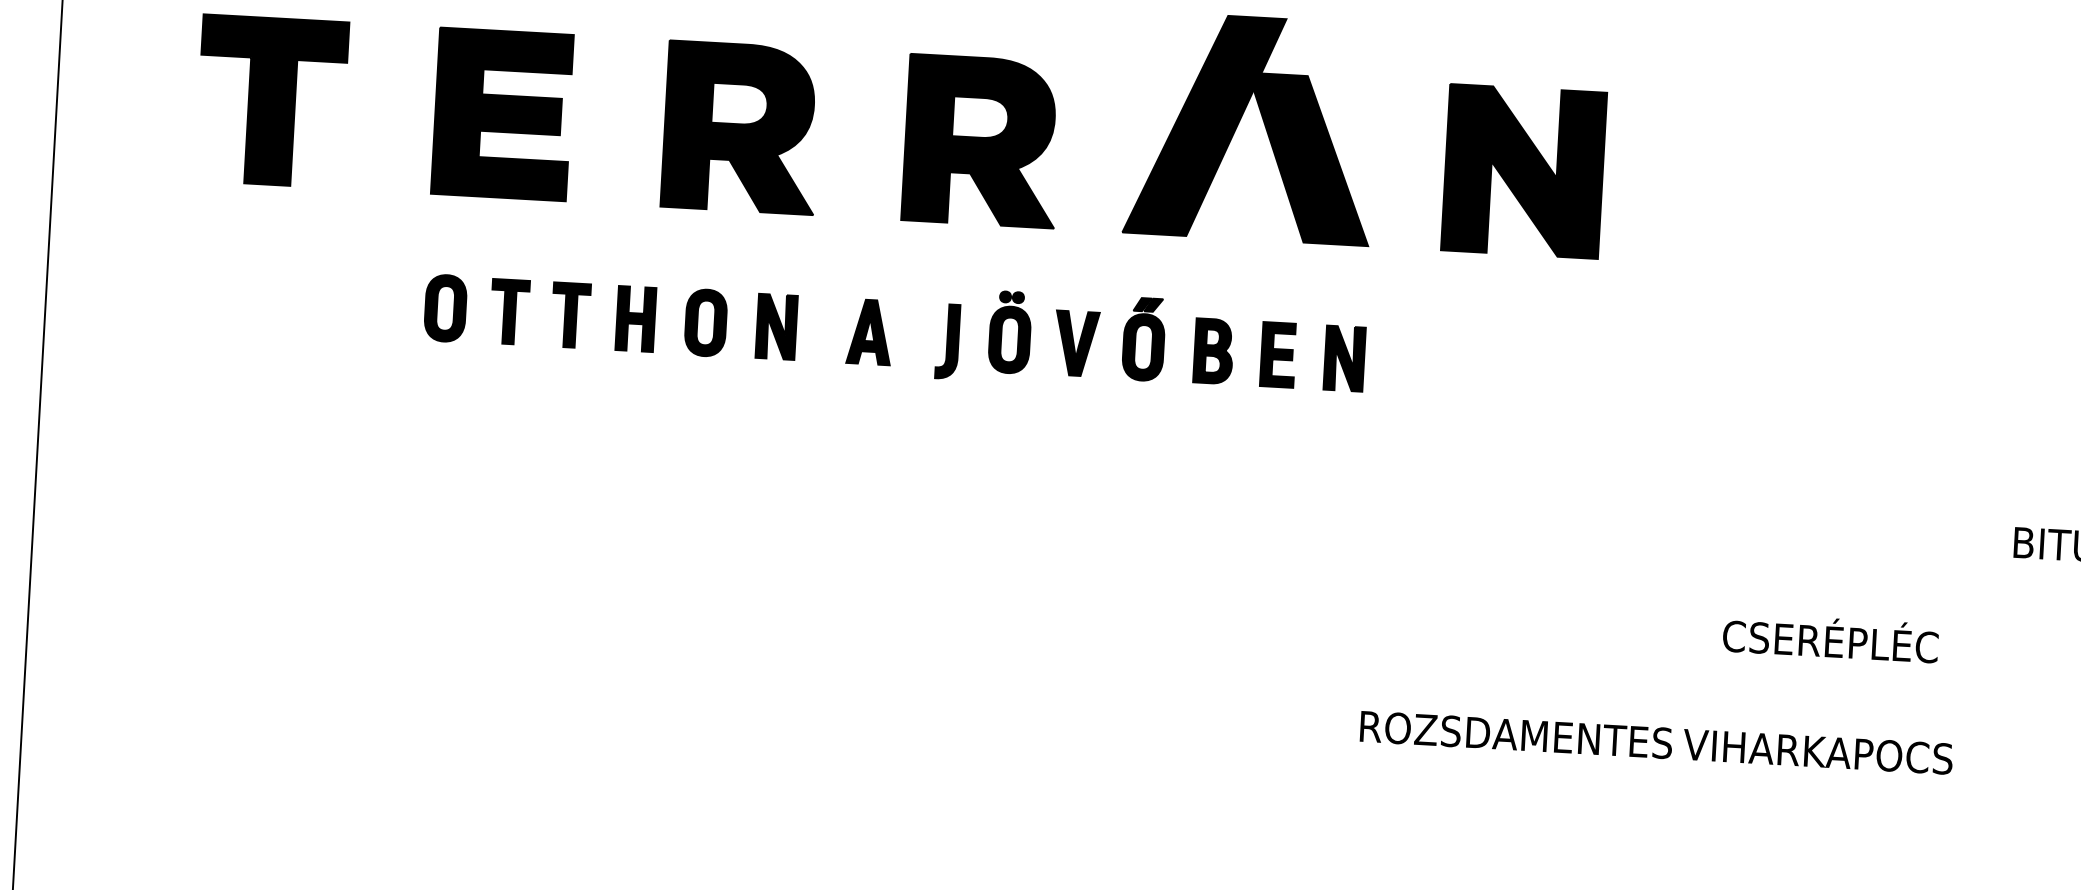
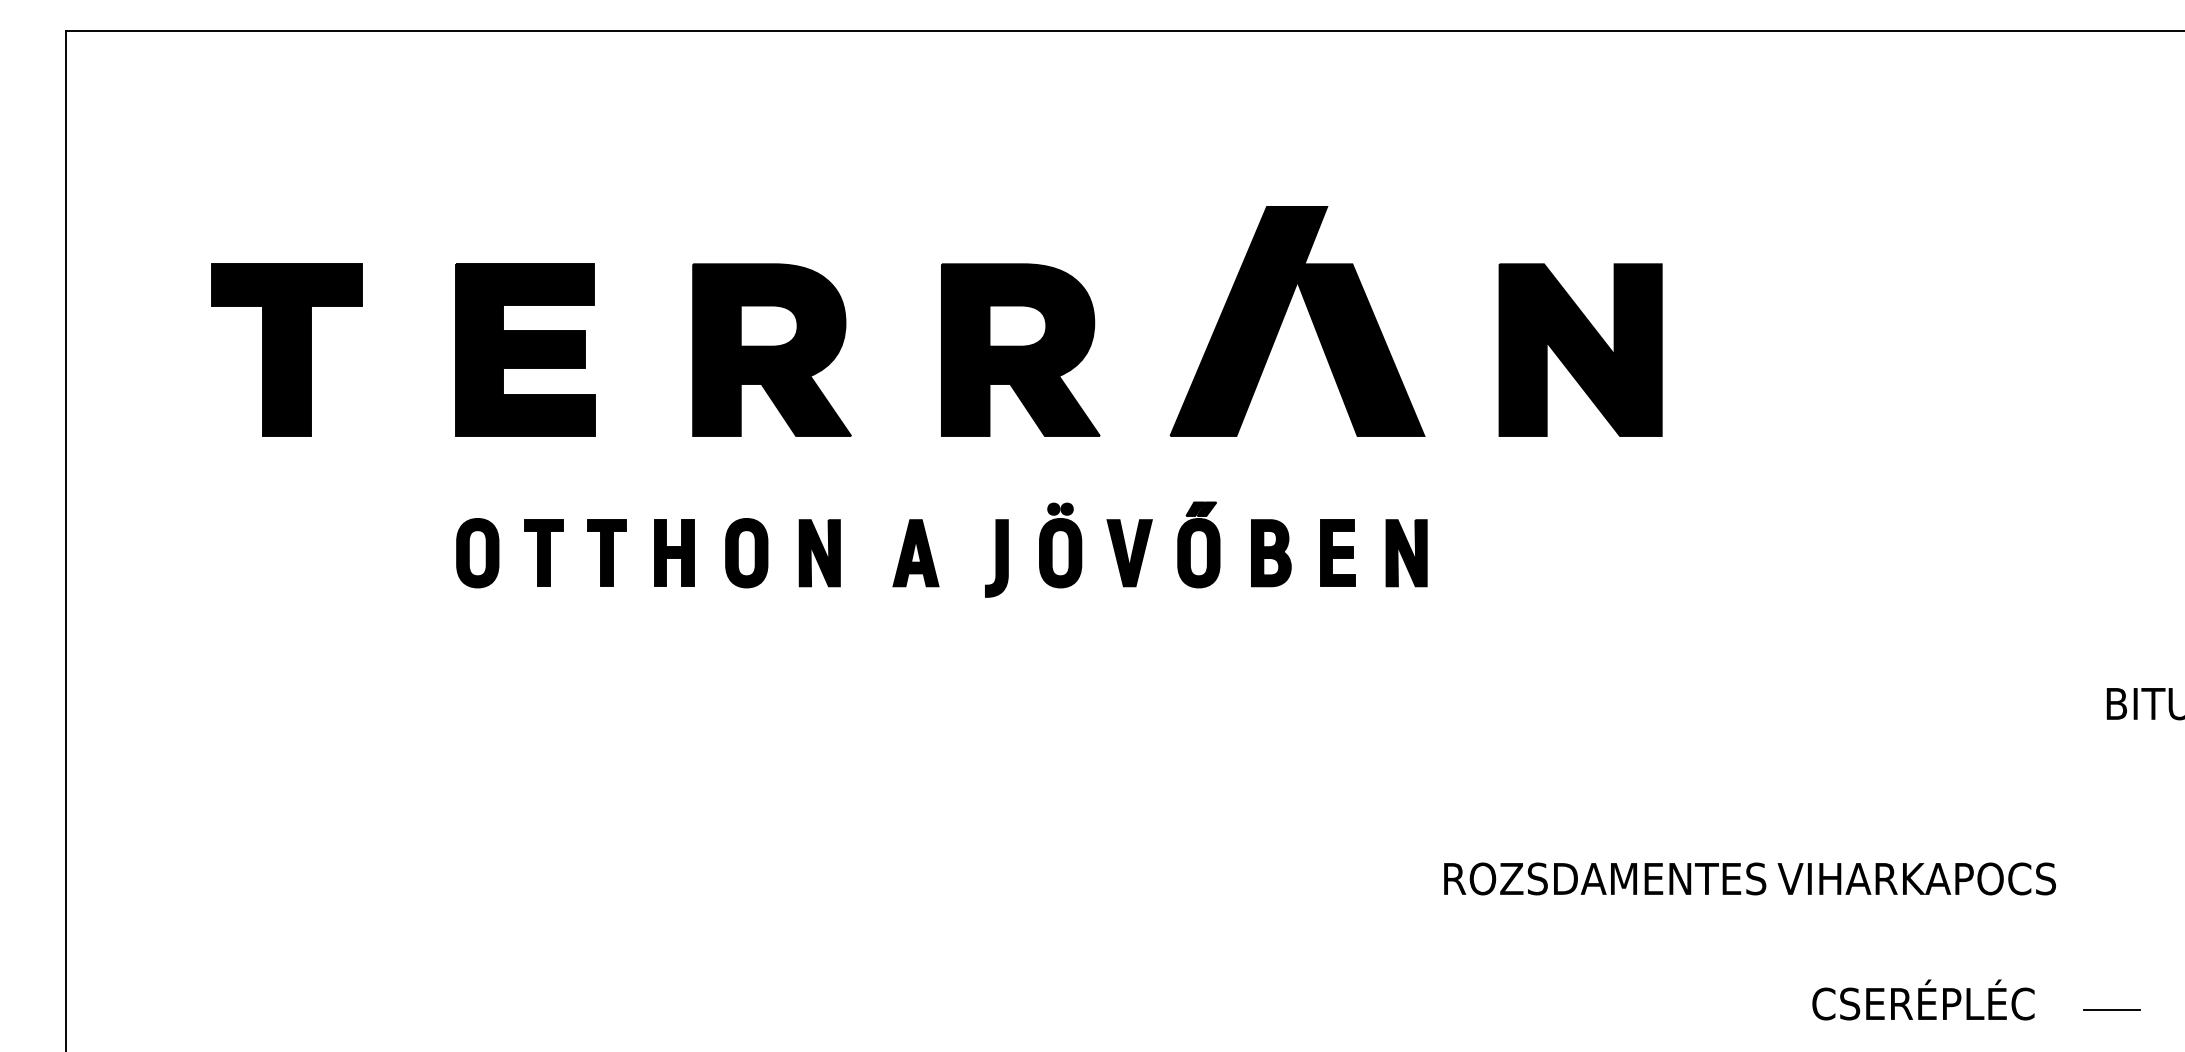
text: (1830, 637) -> (1923, 999), moved
text: (1656, 742) -> (1749, 878), moved
line: (2002, 838) -> (2111, 1009), added

